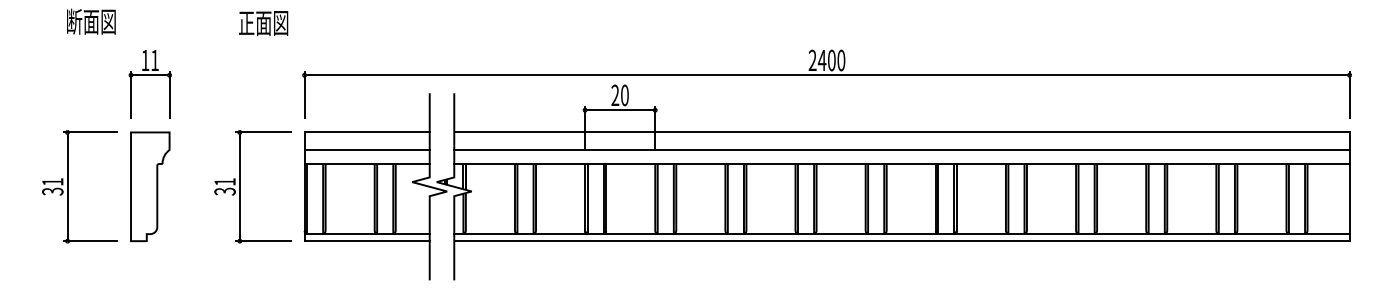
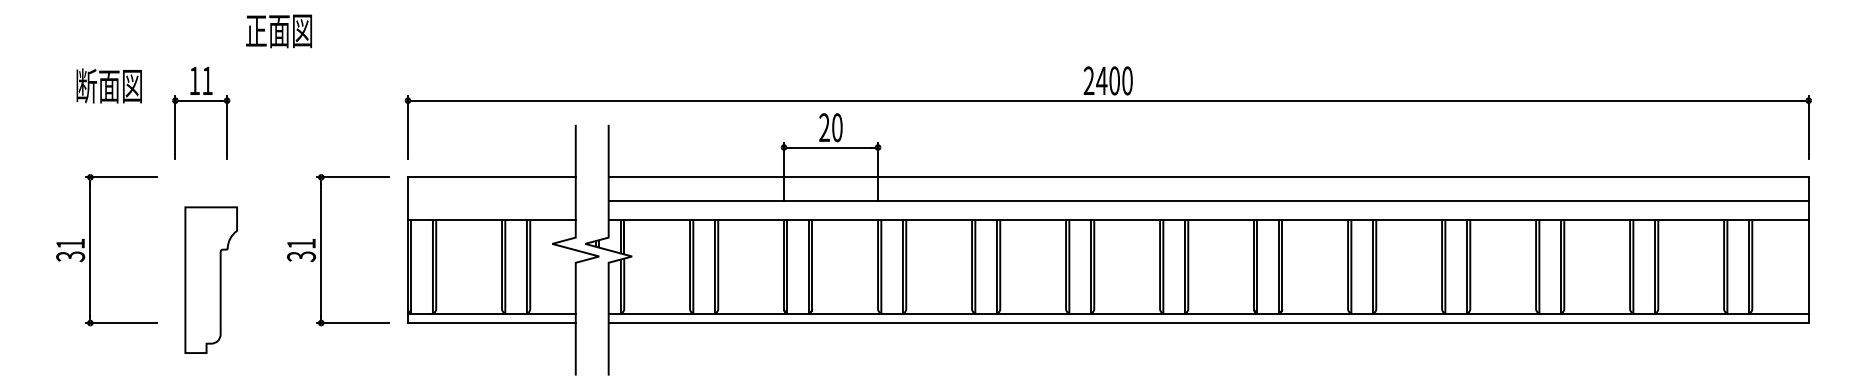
text: (90, 21) -> (108, 85), moved
text: (263, 23) -> (278, 31), moved
line: (366, 149) -> (491, 200), removed
part: (149, 186) -> (210, 279), moved

